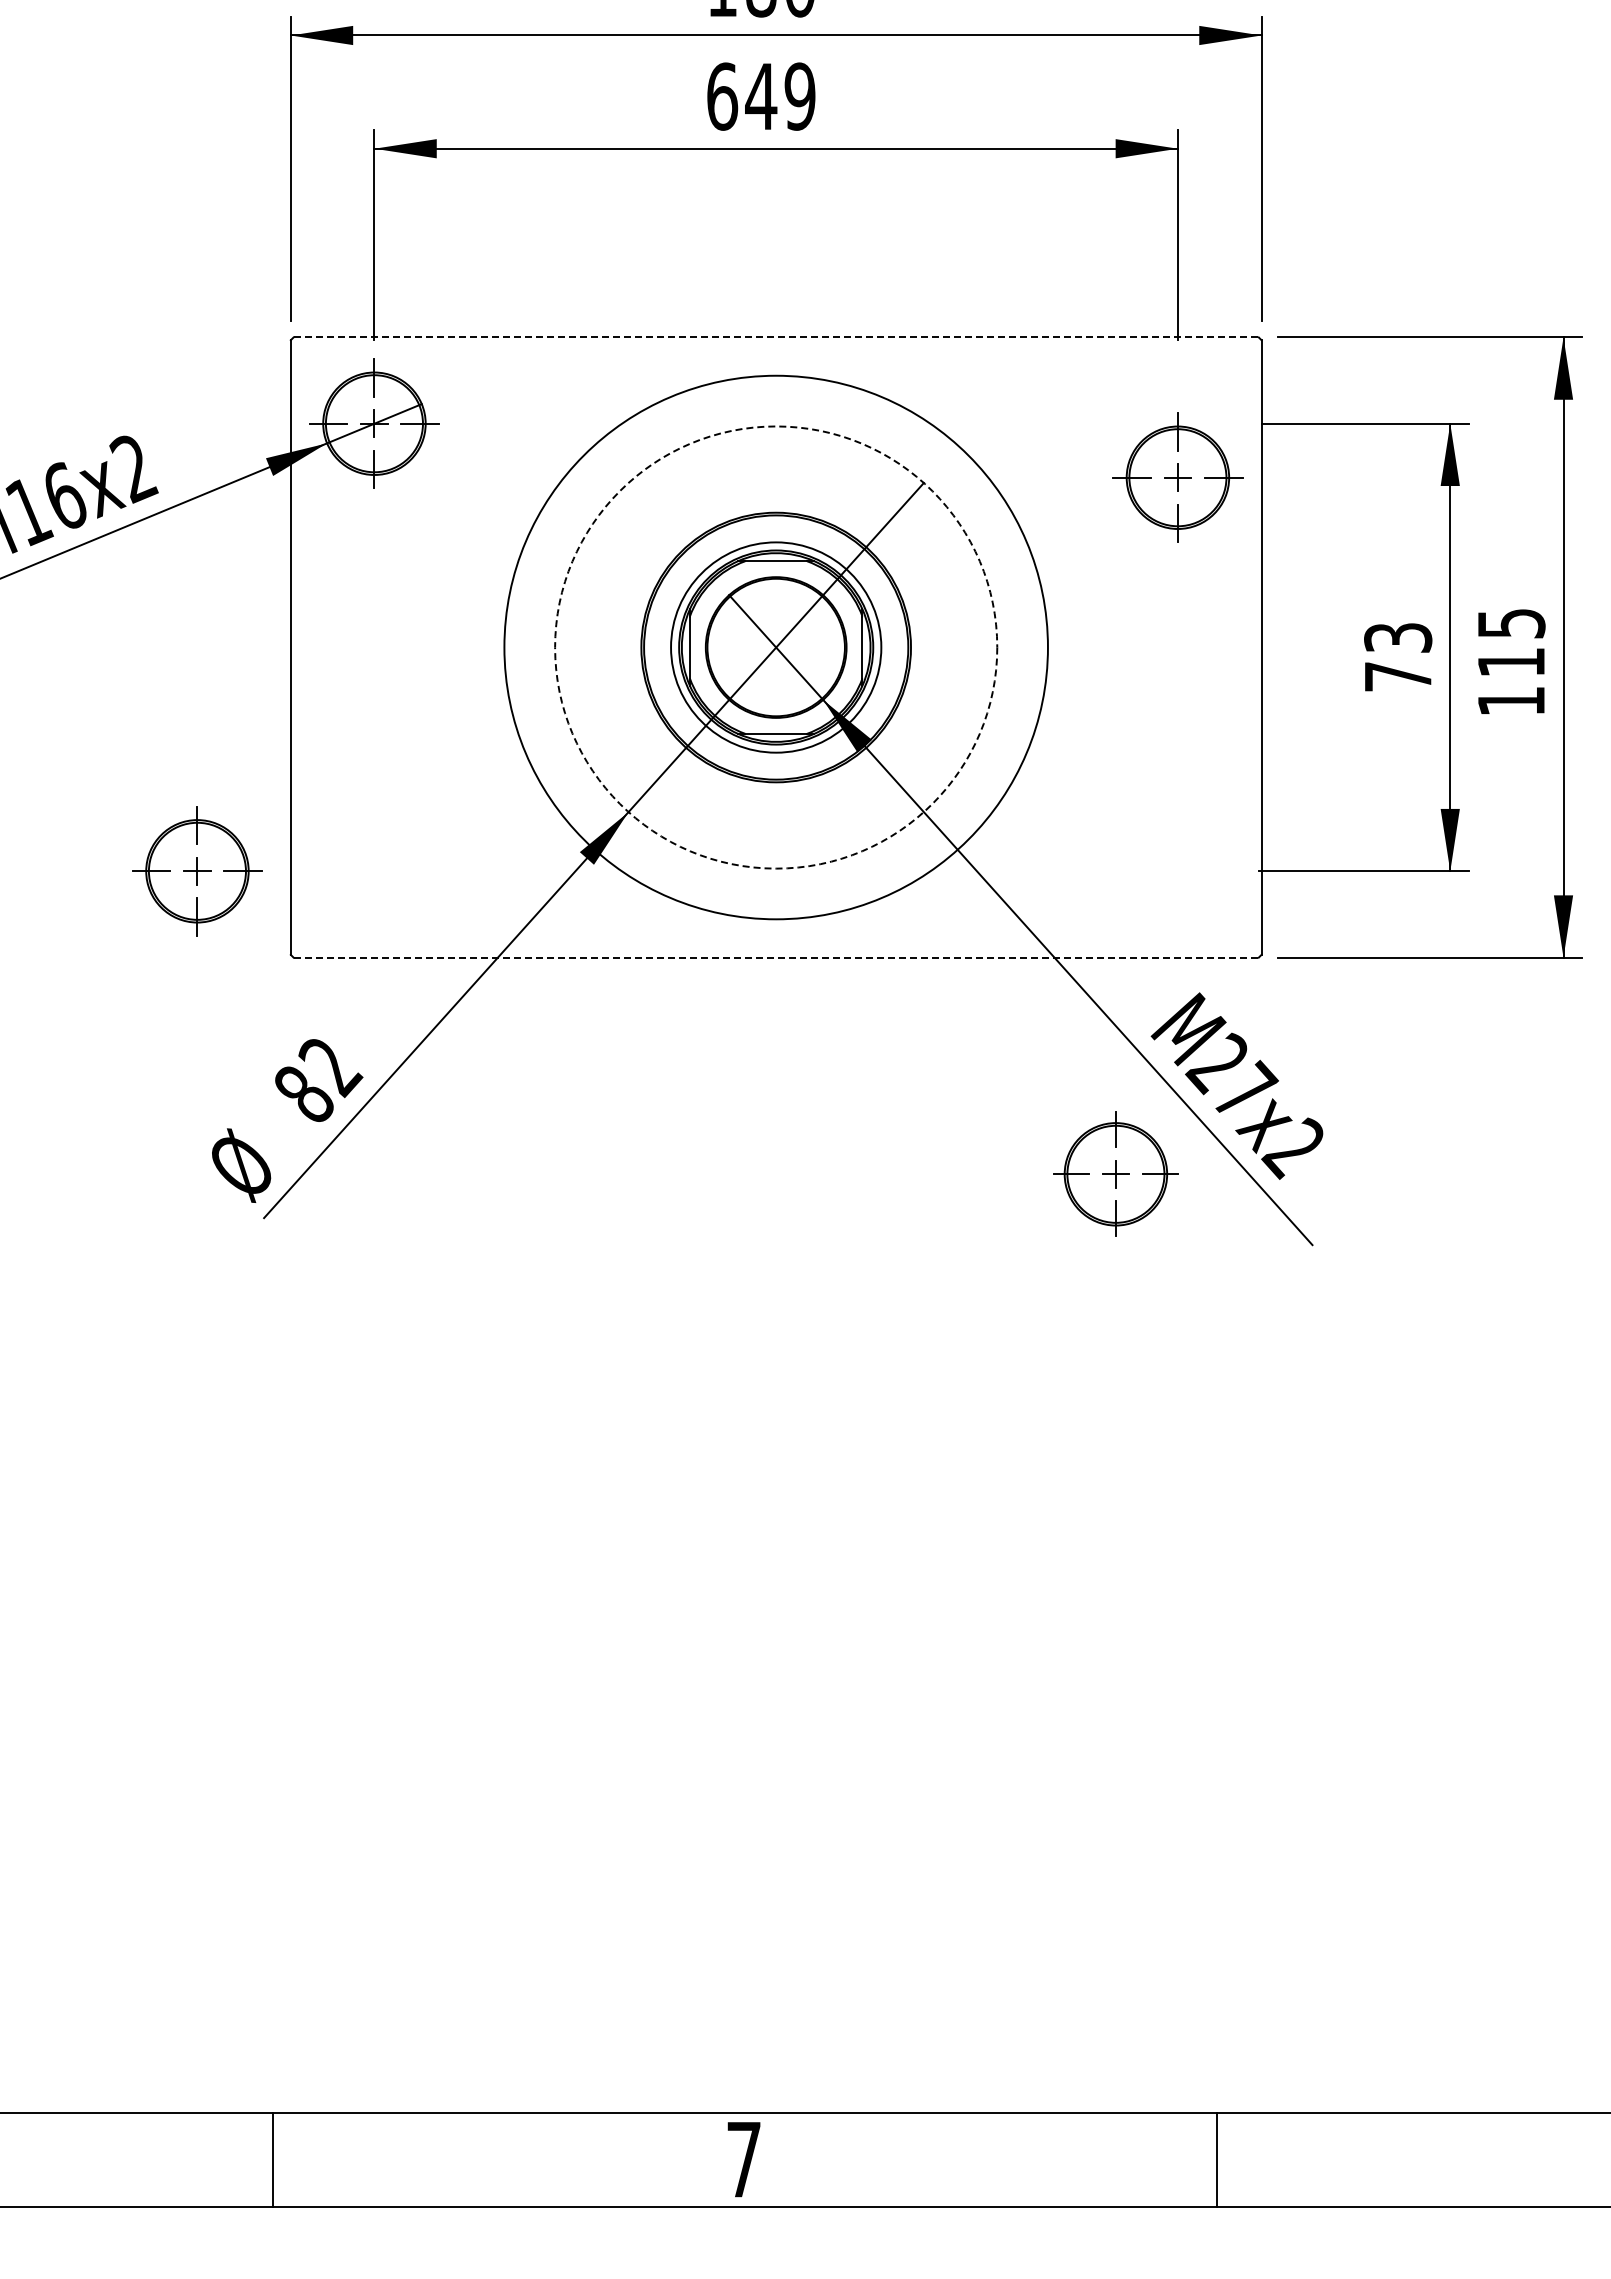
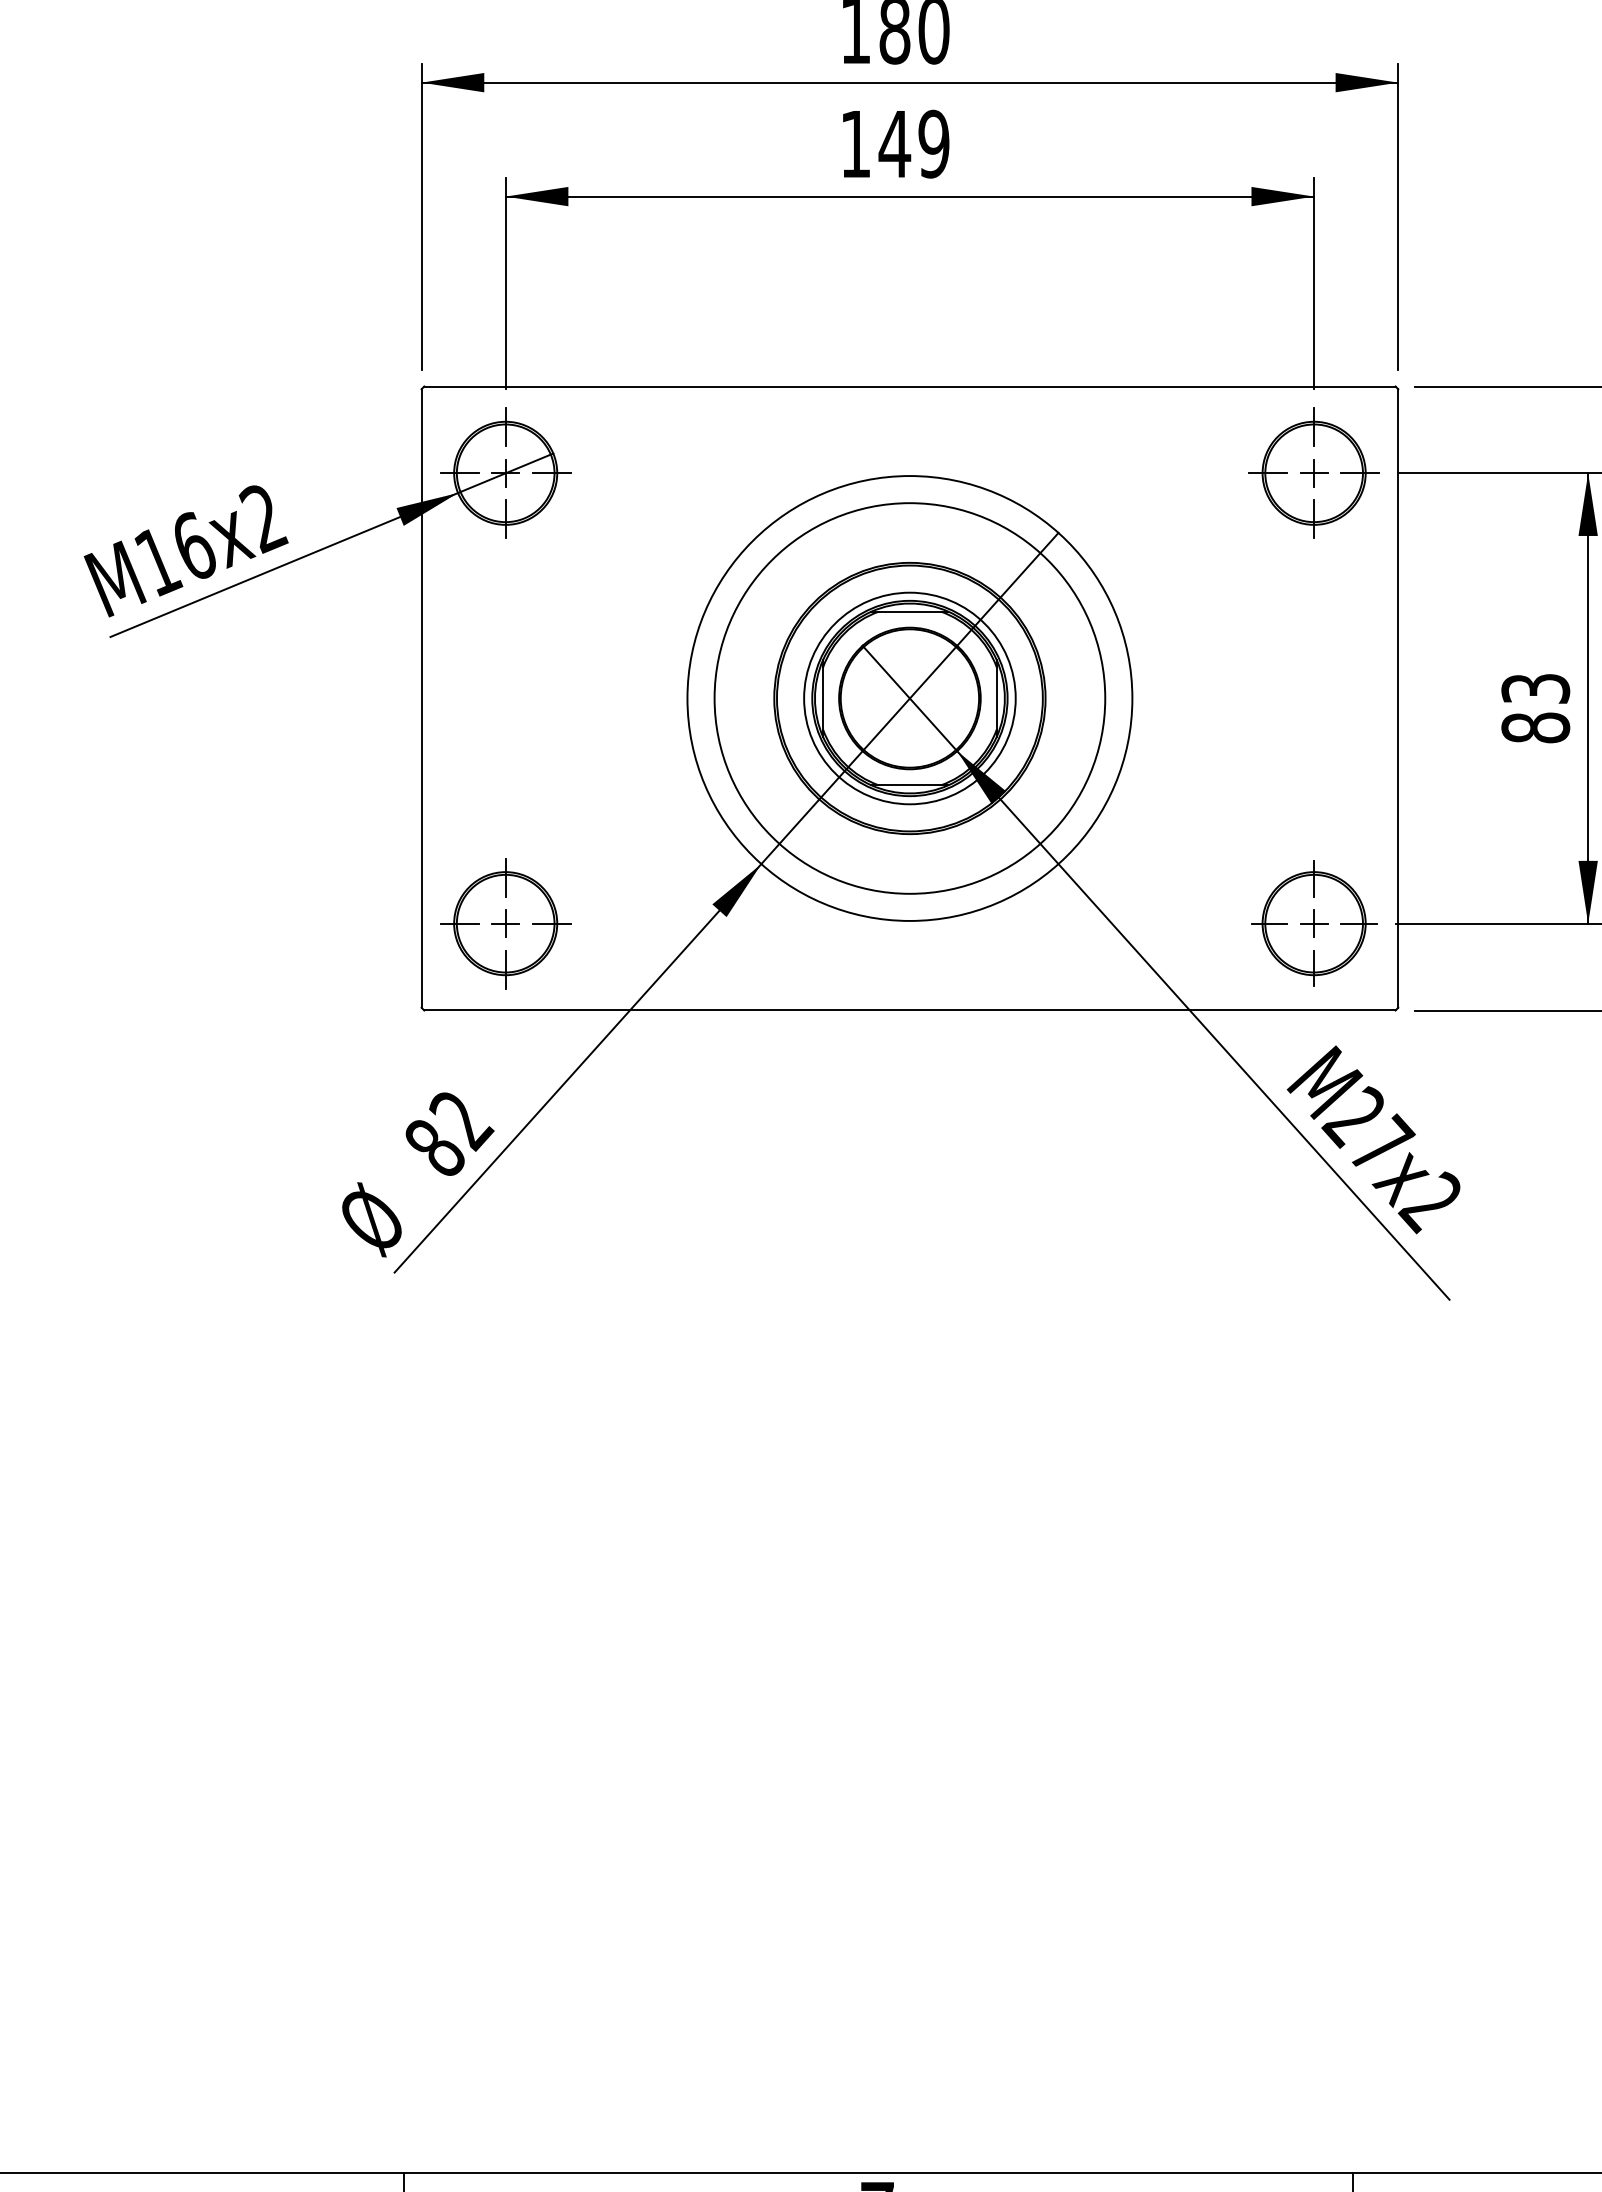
text: (722, 96) -> (855, 144), 649 -> 149
line: (776, 337) -> (910, 386), dashed -> solid
part: (1177, 477) -> (1313, 473), moved
circle: (776, 647) -> (910, 698), dashed -> solid
circle: (776, 647) -> (910, 698), size x0.71
text: (1398, 676) -> (1536, 727), 73 -> 83
part: (197, 871) -> (505, 923), moved
line: (776, 957) -> (910, 1010), dashed -> solid
part: (1115, 1173) -> (1313, 922), moved

